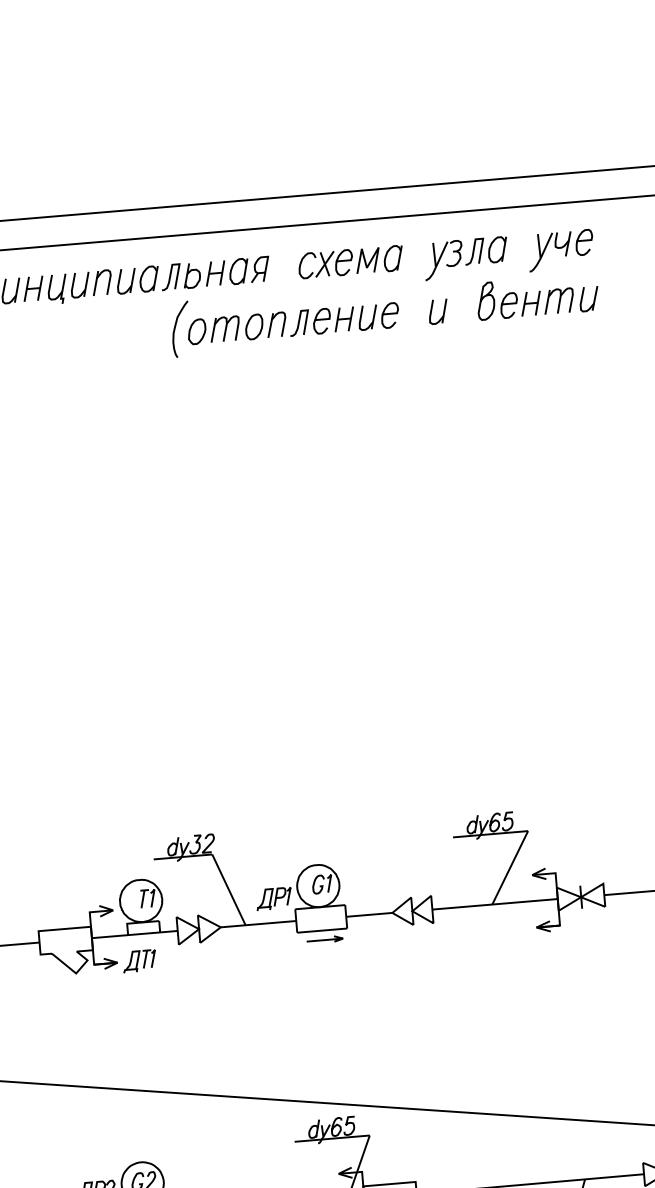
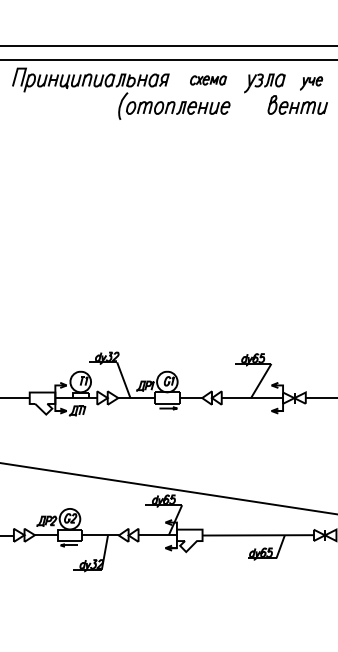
part: (561, 250) -> (311, 83), size x0.7
part: (350, 262) -> (208, 80), size x0.7
part: (437, 312) -> (248, 108), removed

